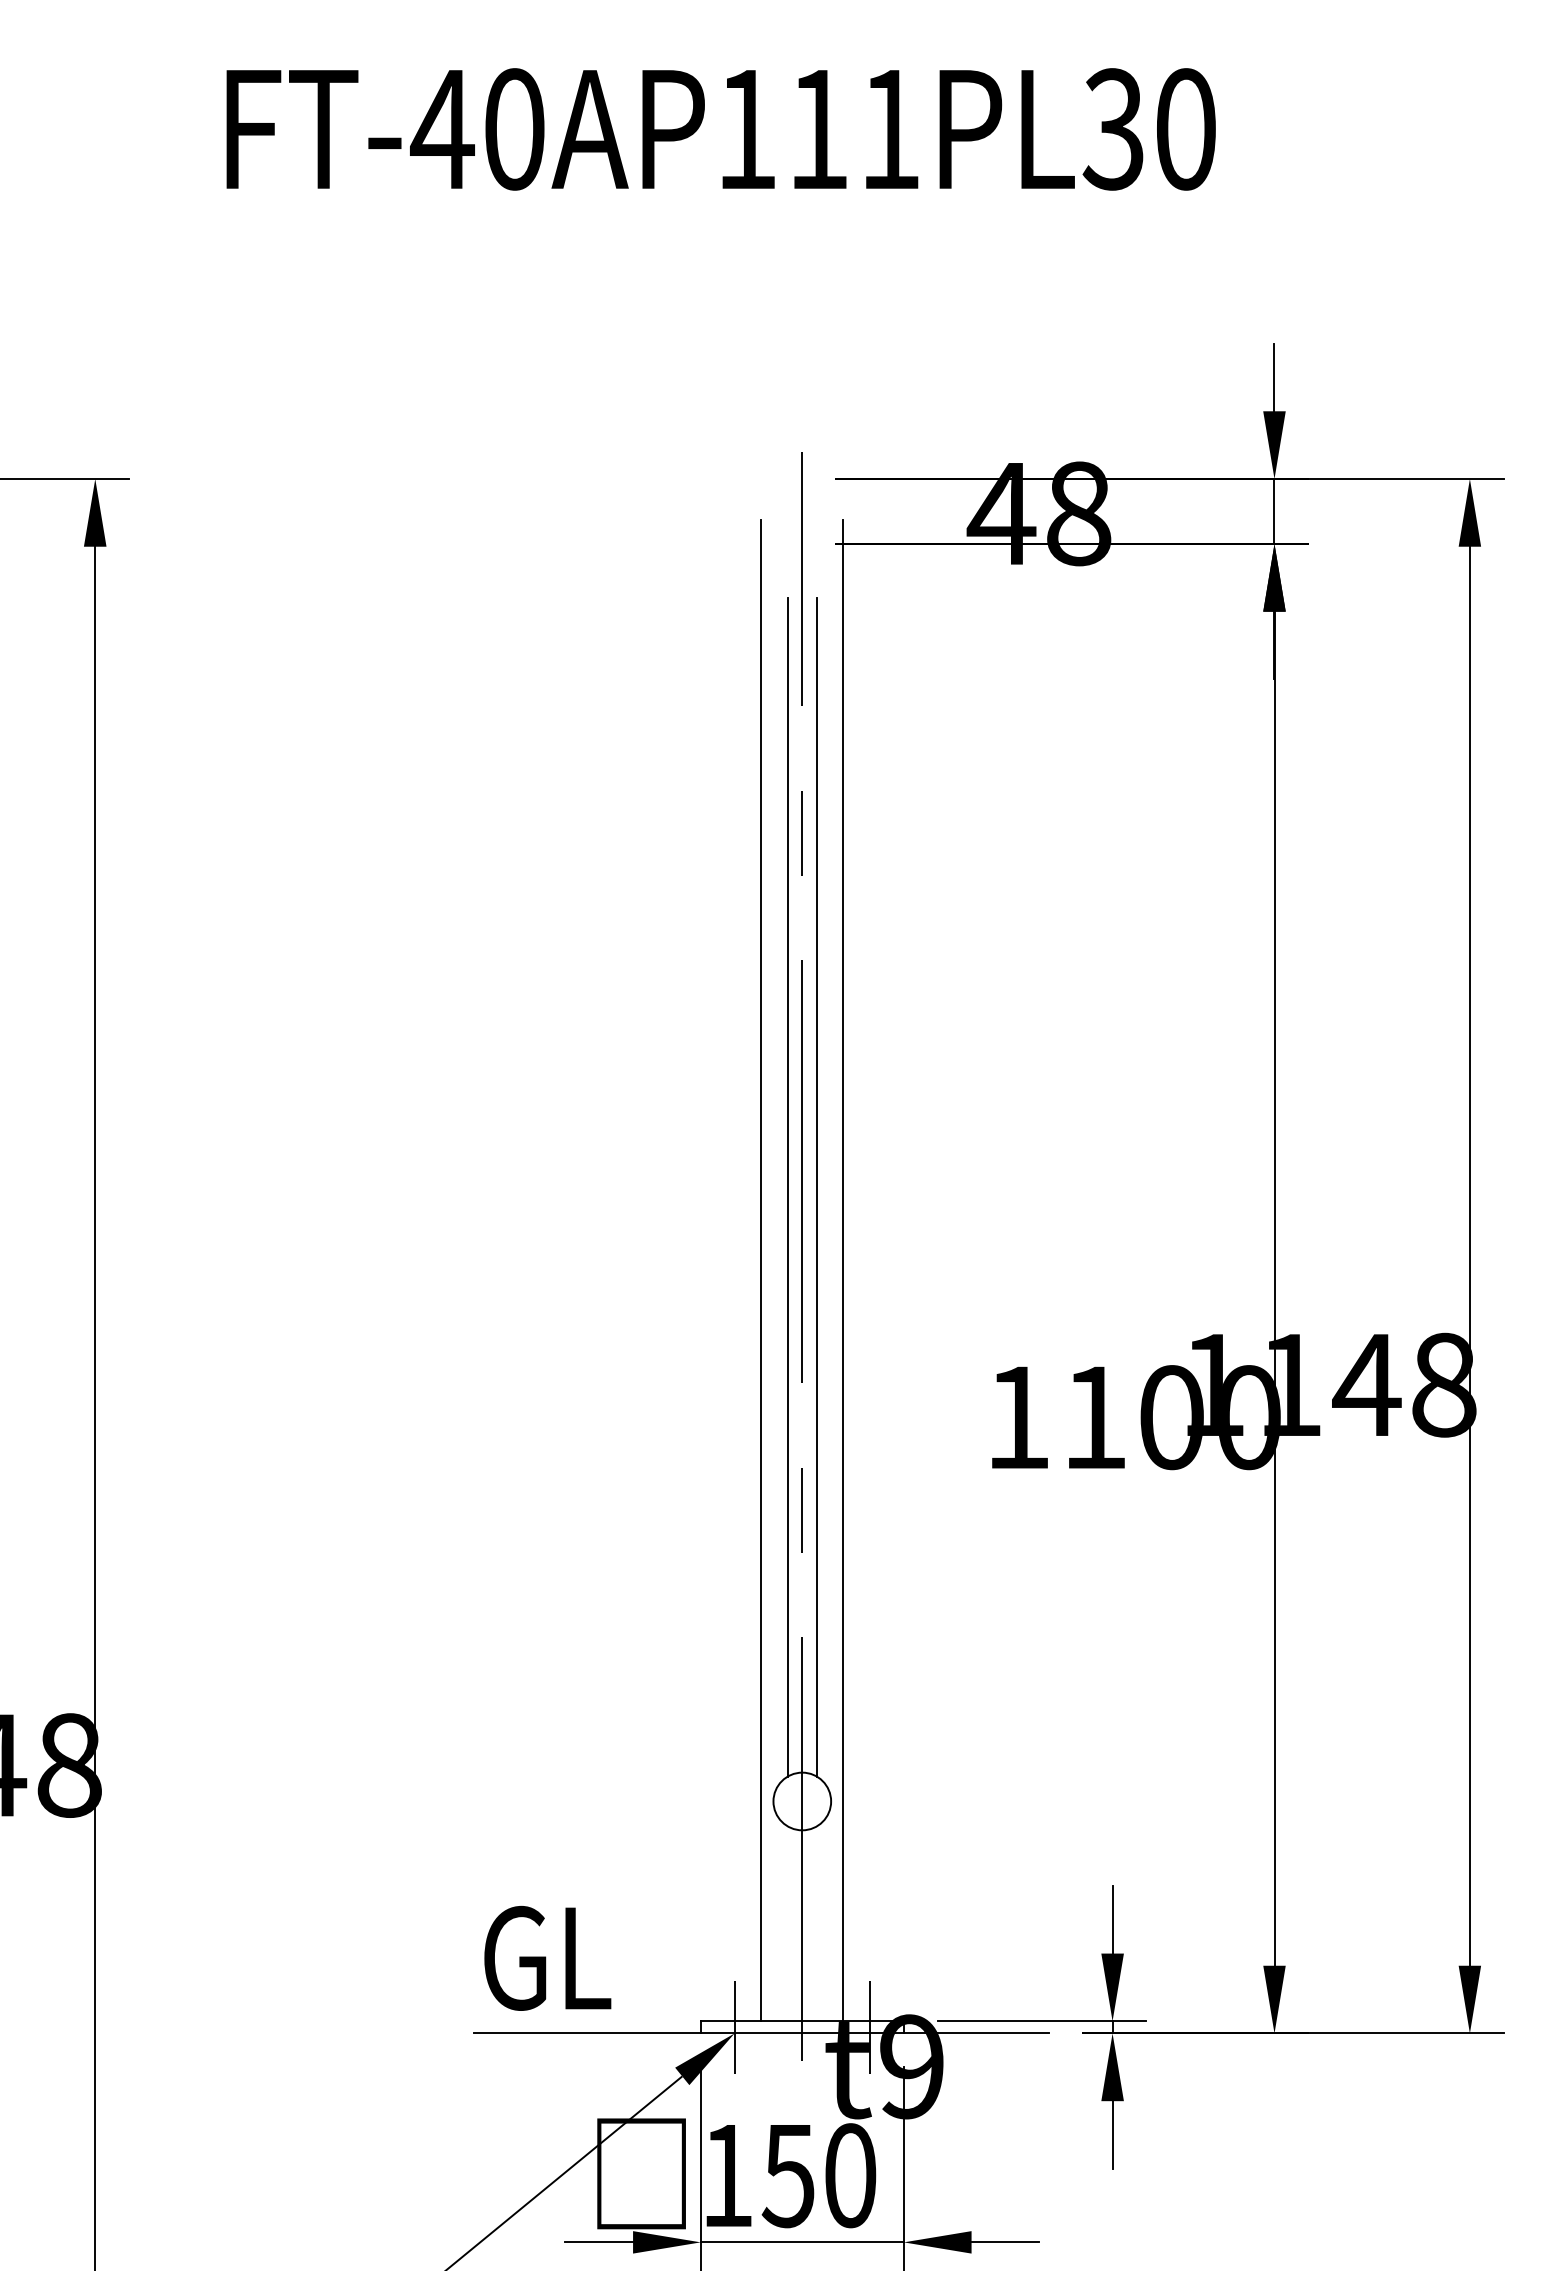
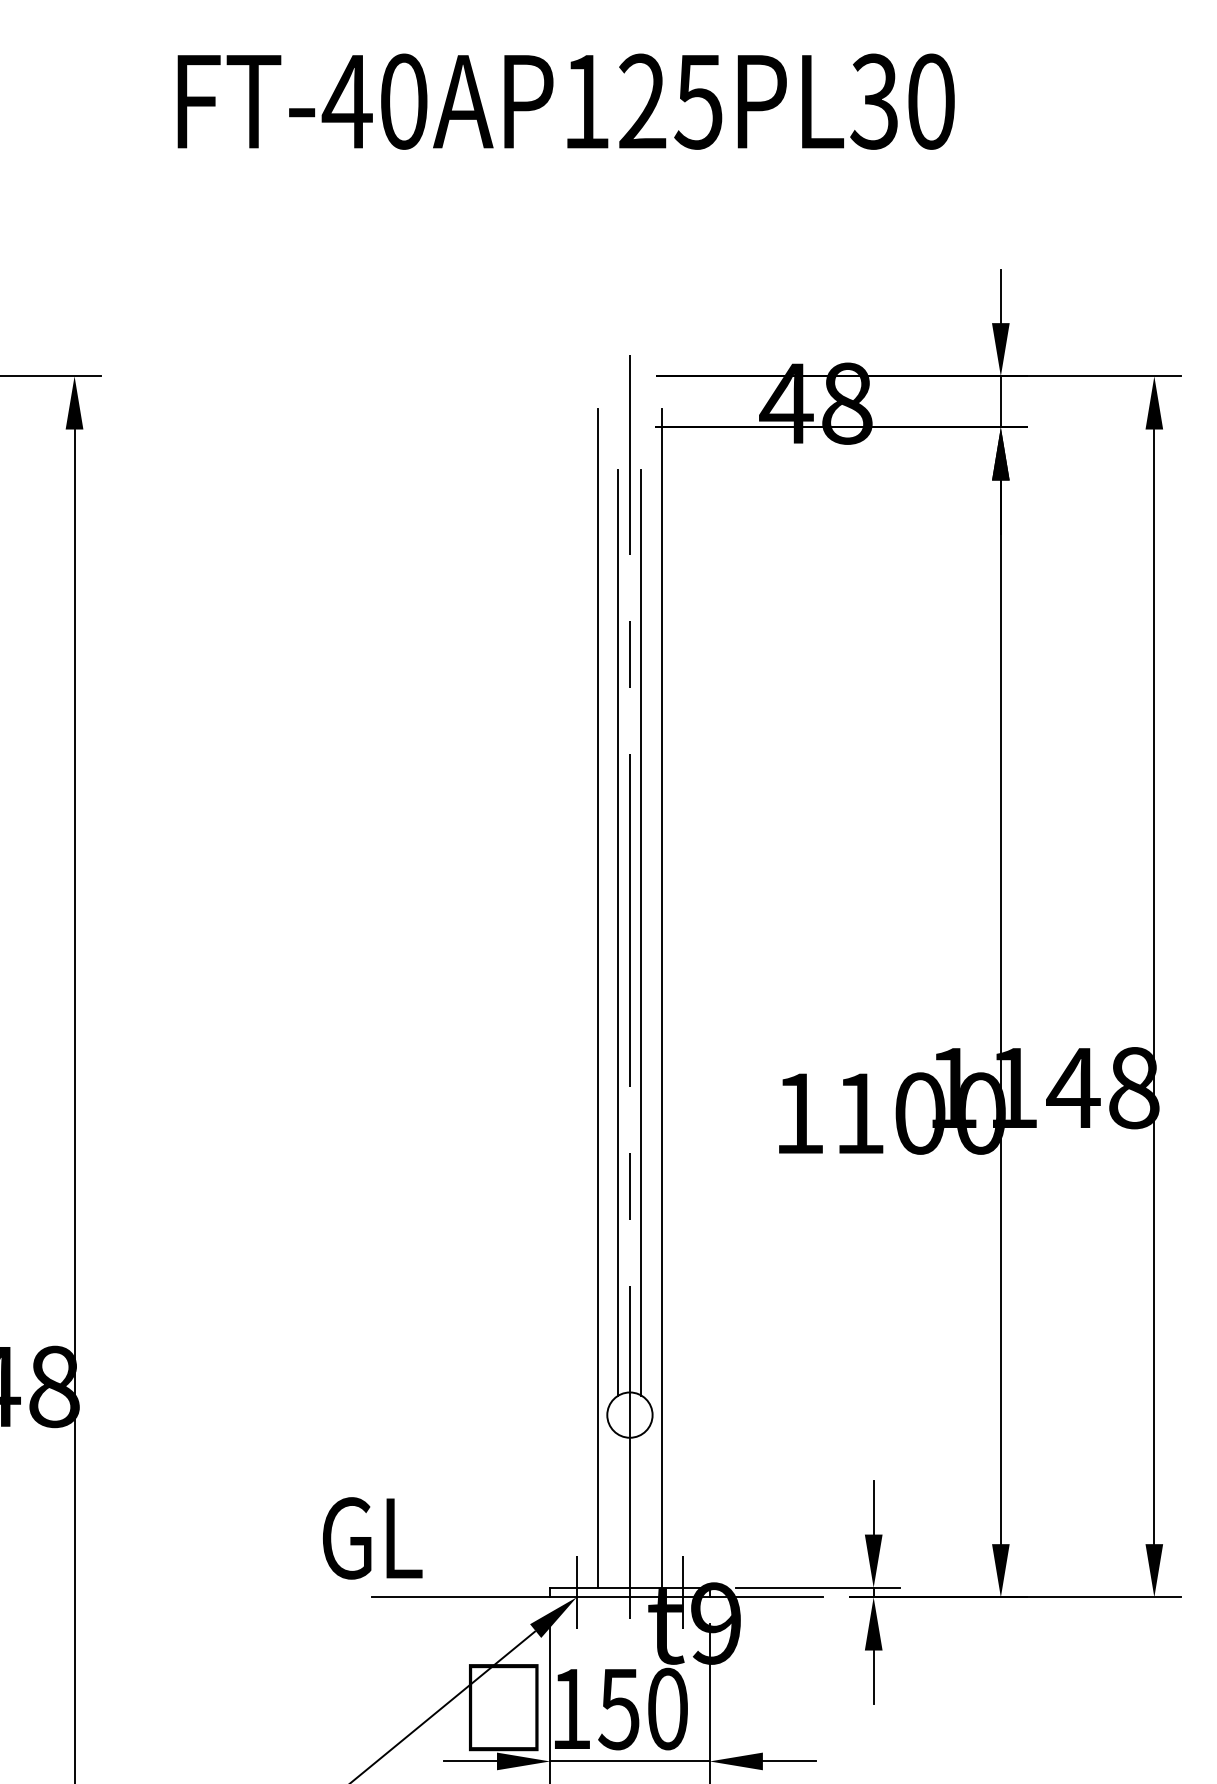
text: (853, 129) -> (670, 101), FT-40AP111PL30 -> FT-40AP125PL30
text: (547, 1958) -> (372, 1538), moved

